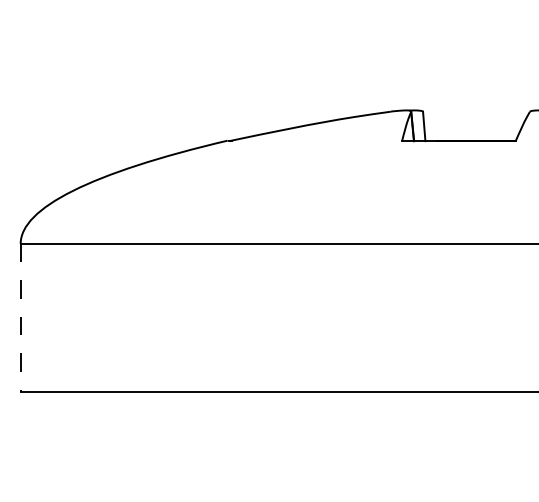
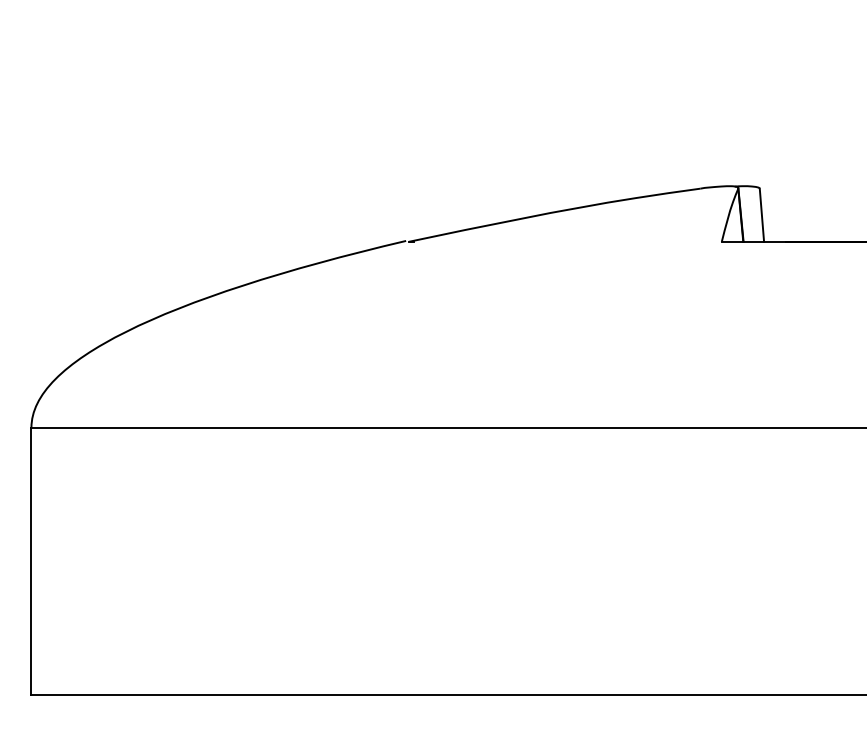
line: (20, 317) -> (31, 561), dashed -> solid

